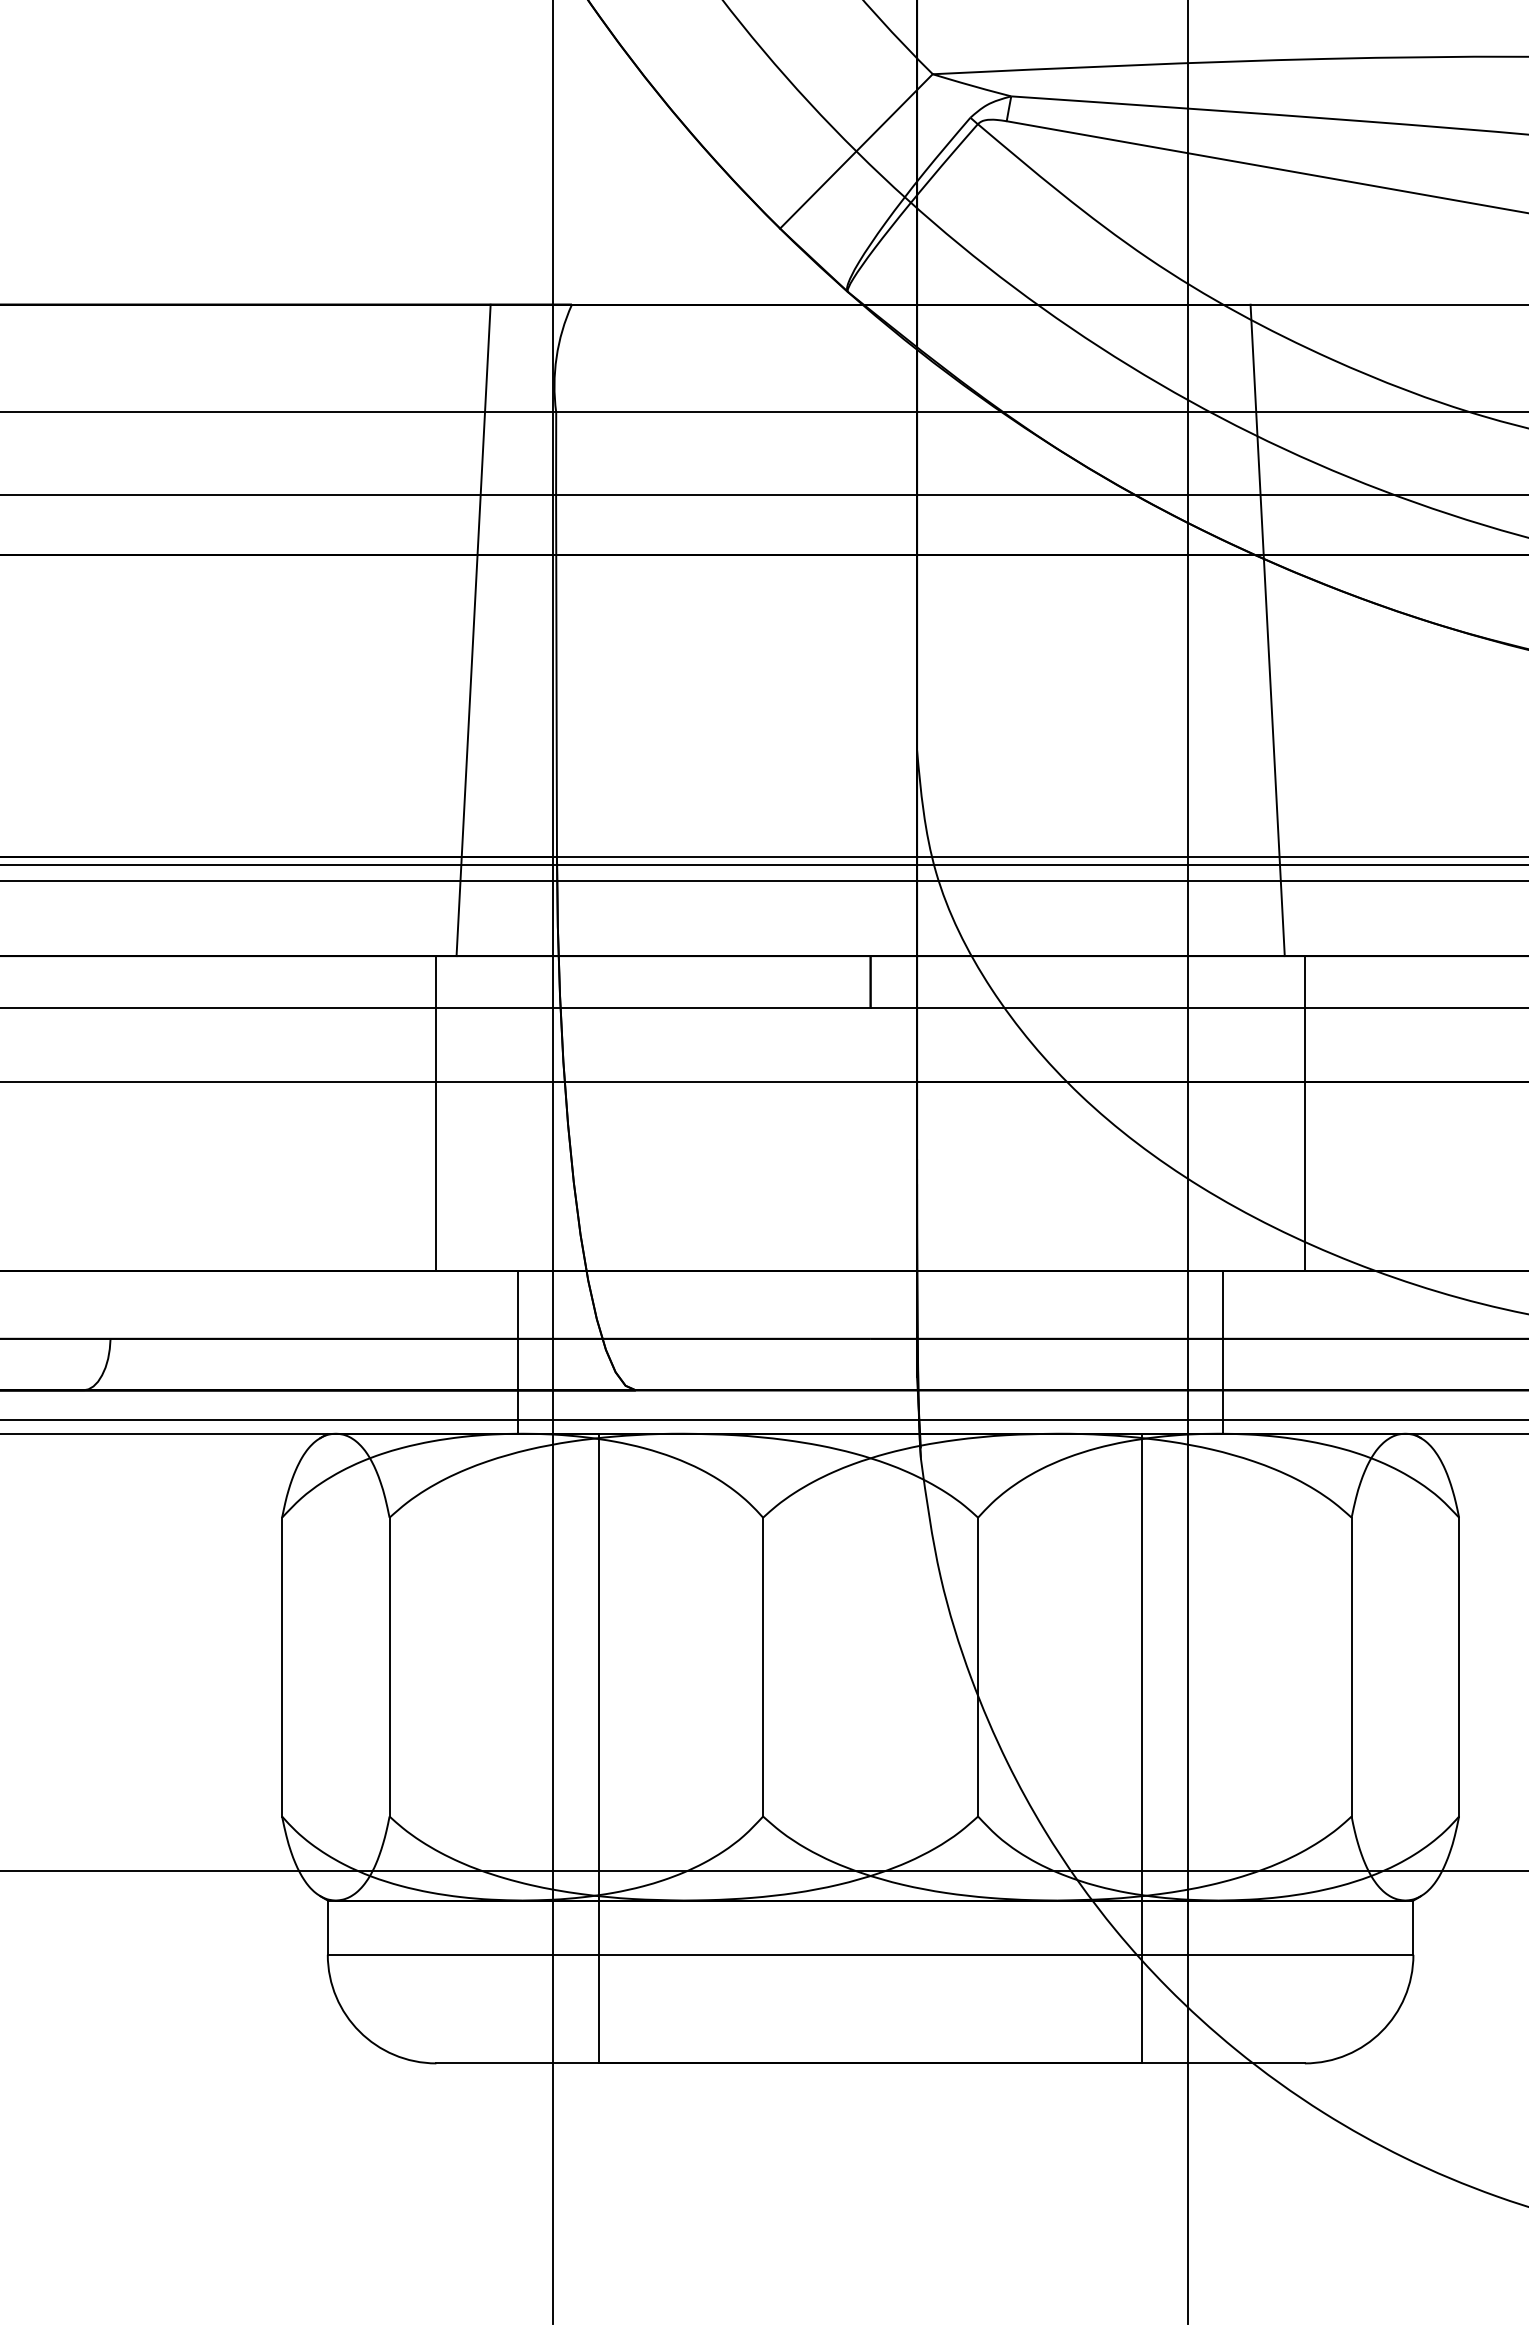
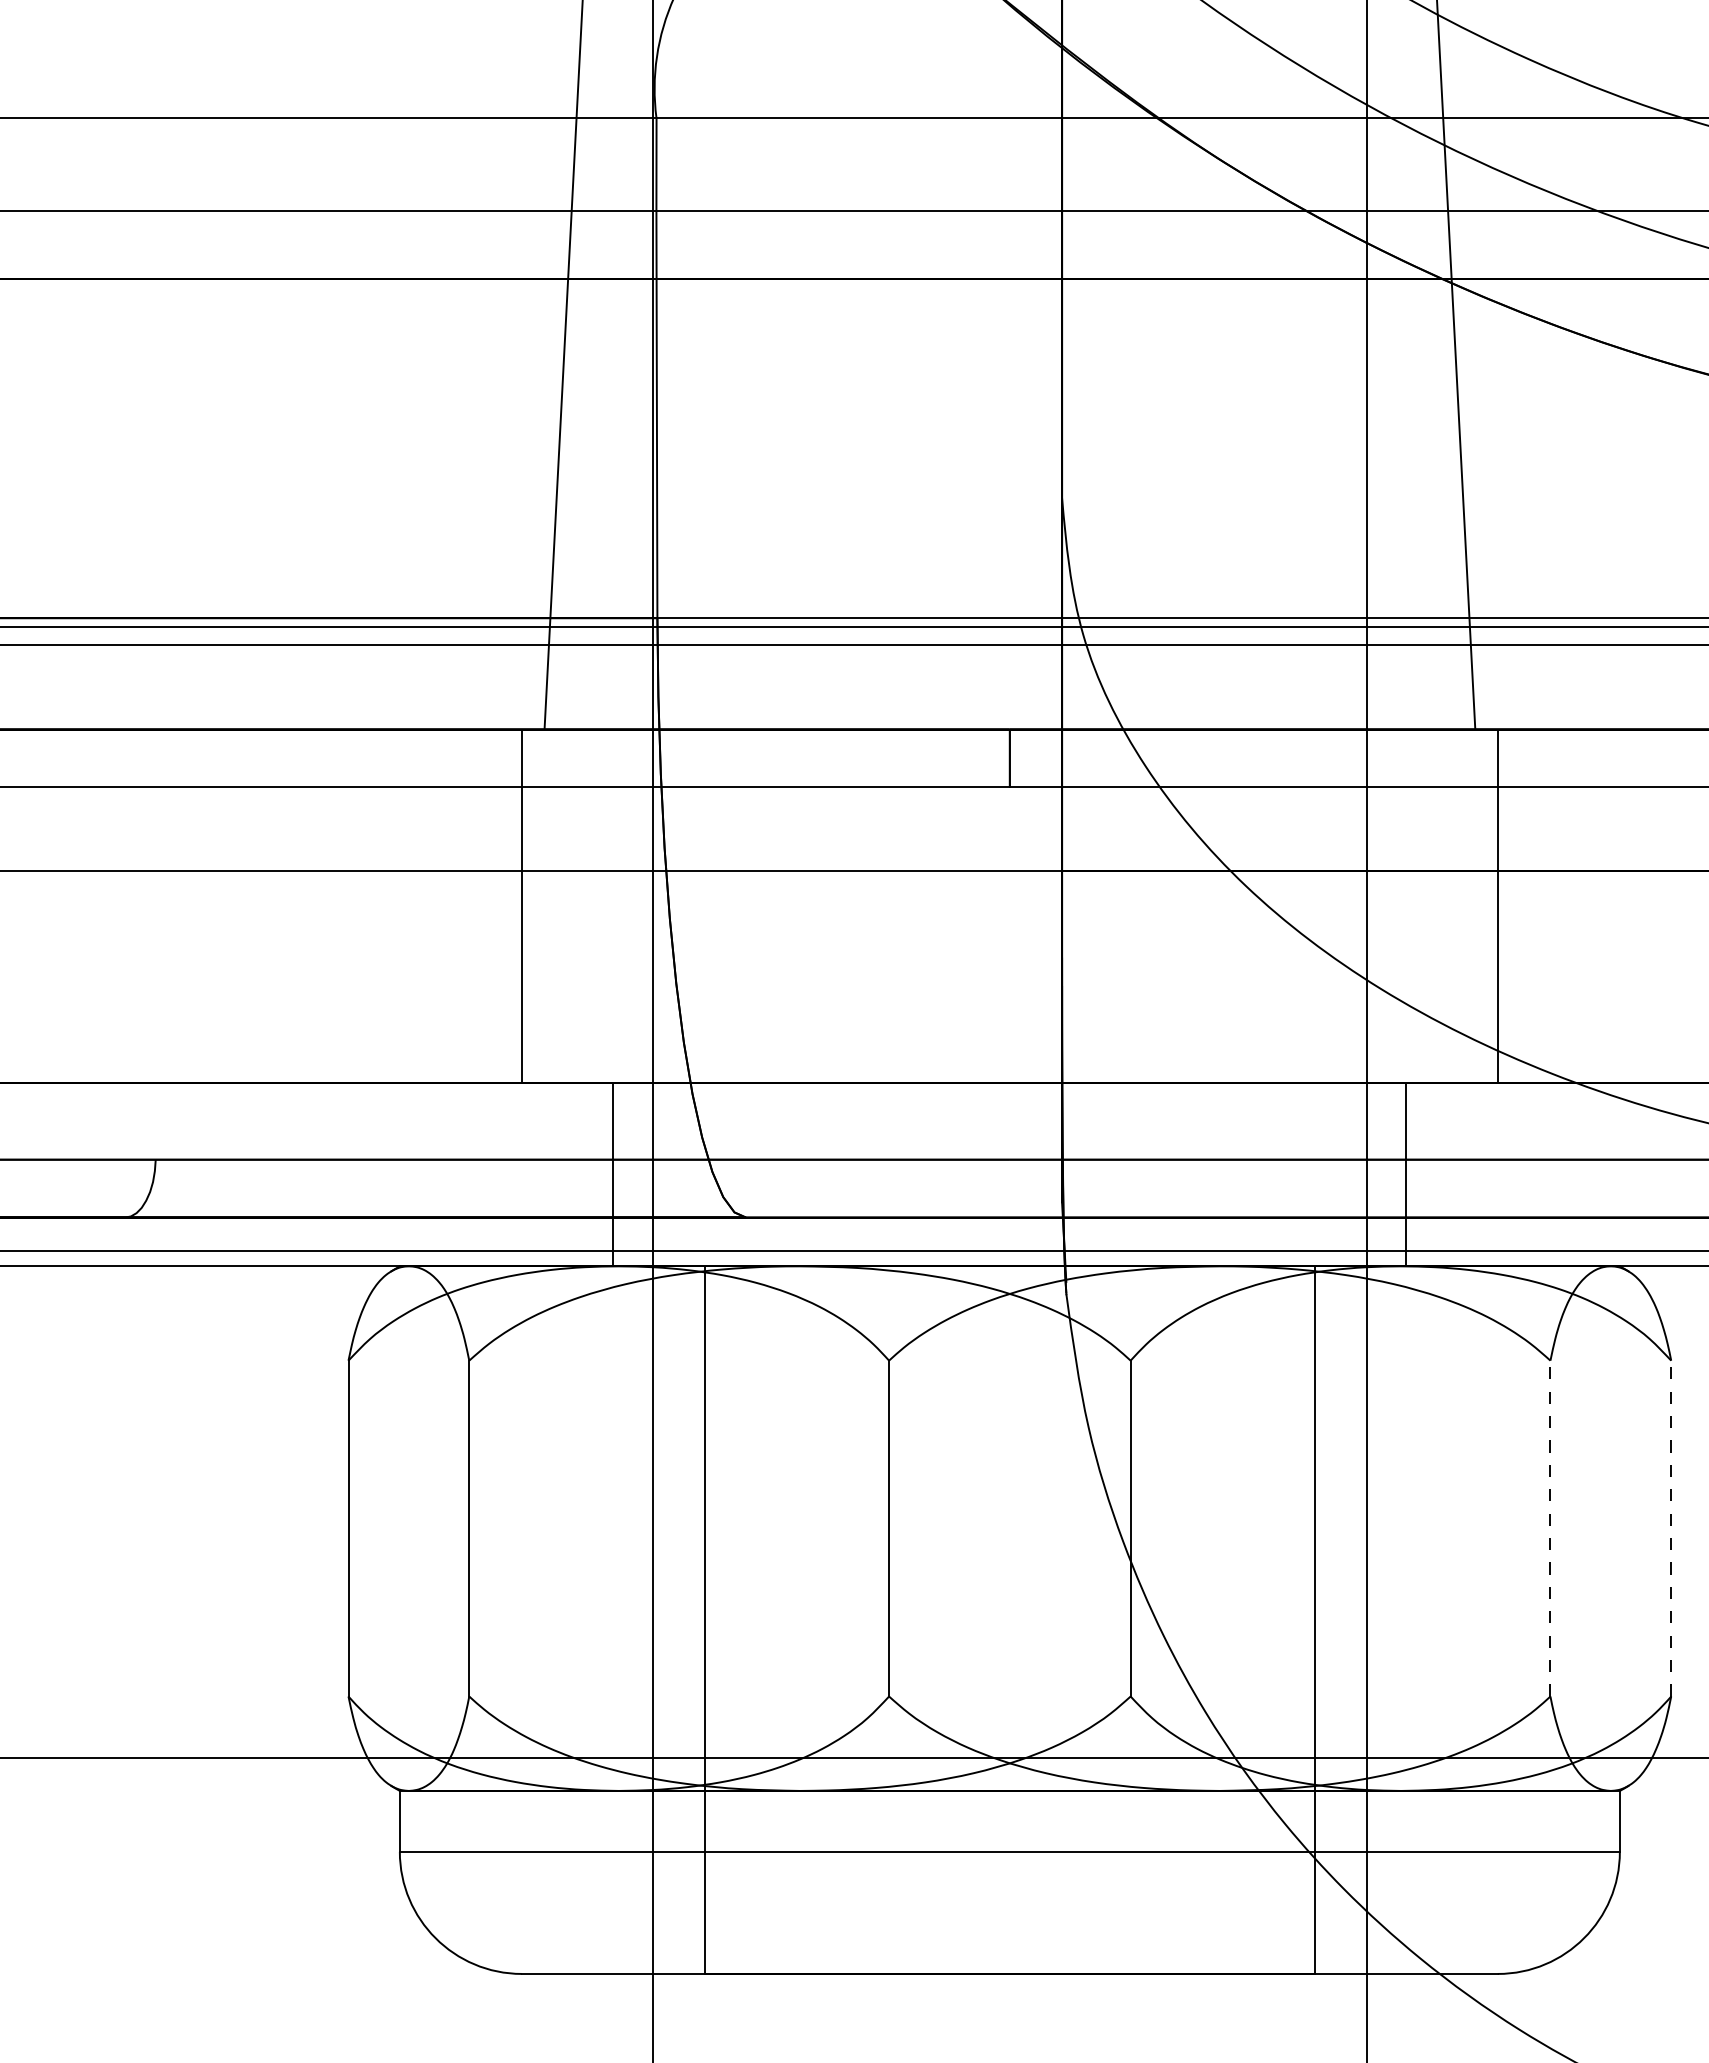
line: (1351, 1666) -> (1550, 1527), solid -> dashed
line: (1459, 1666) -> (1671, 1527), solid -> dashed

